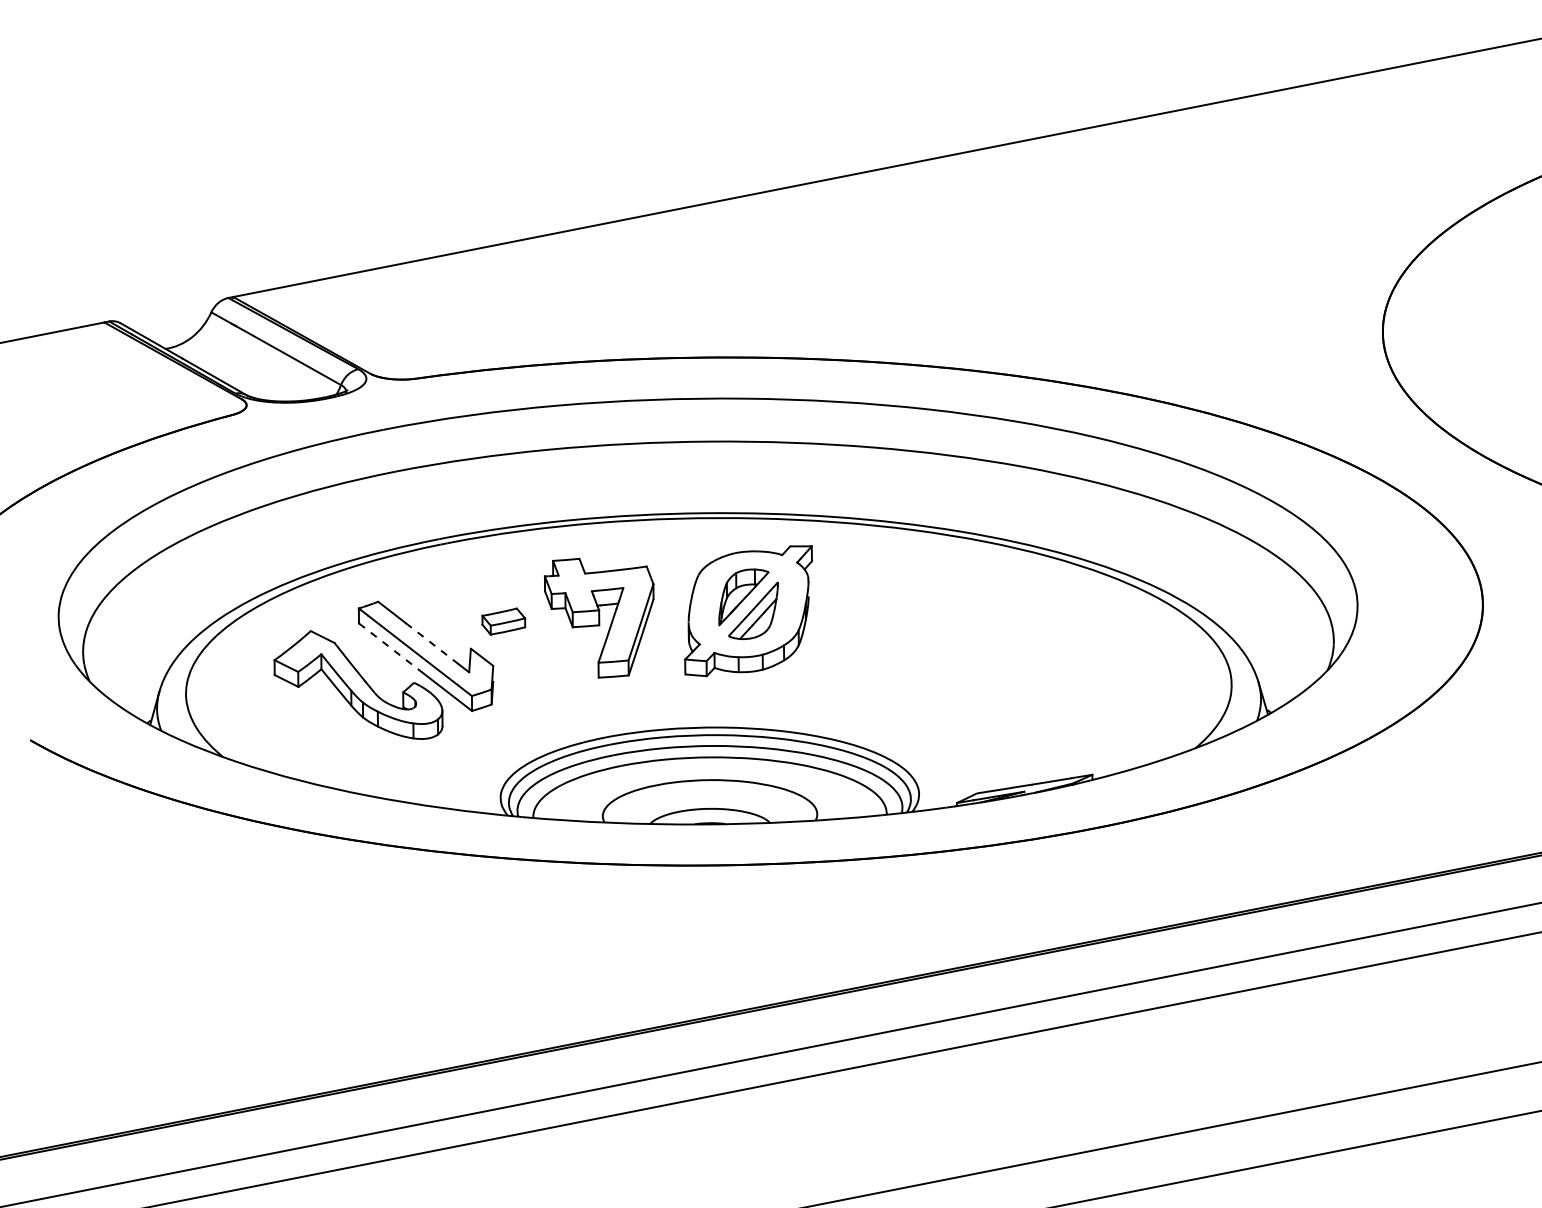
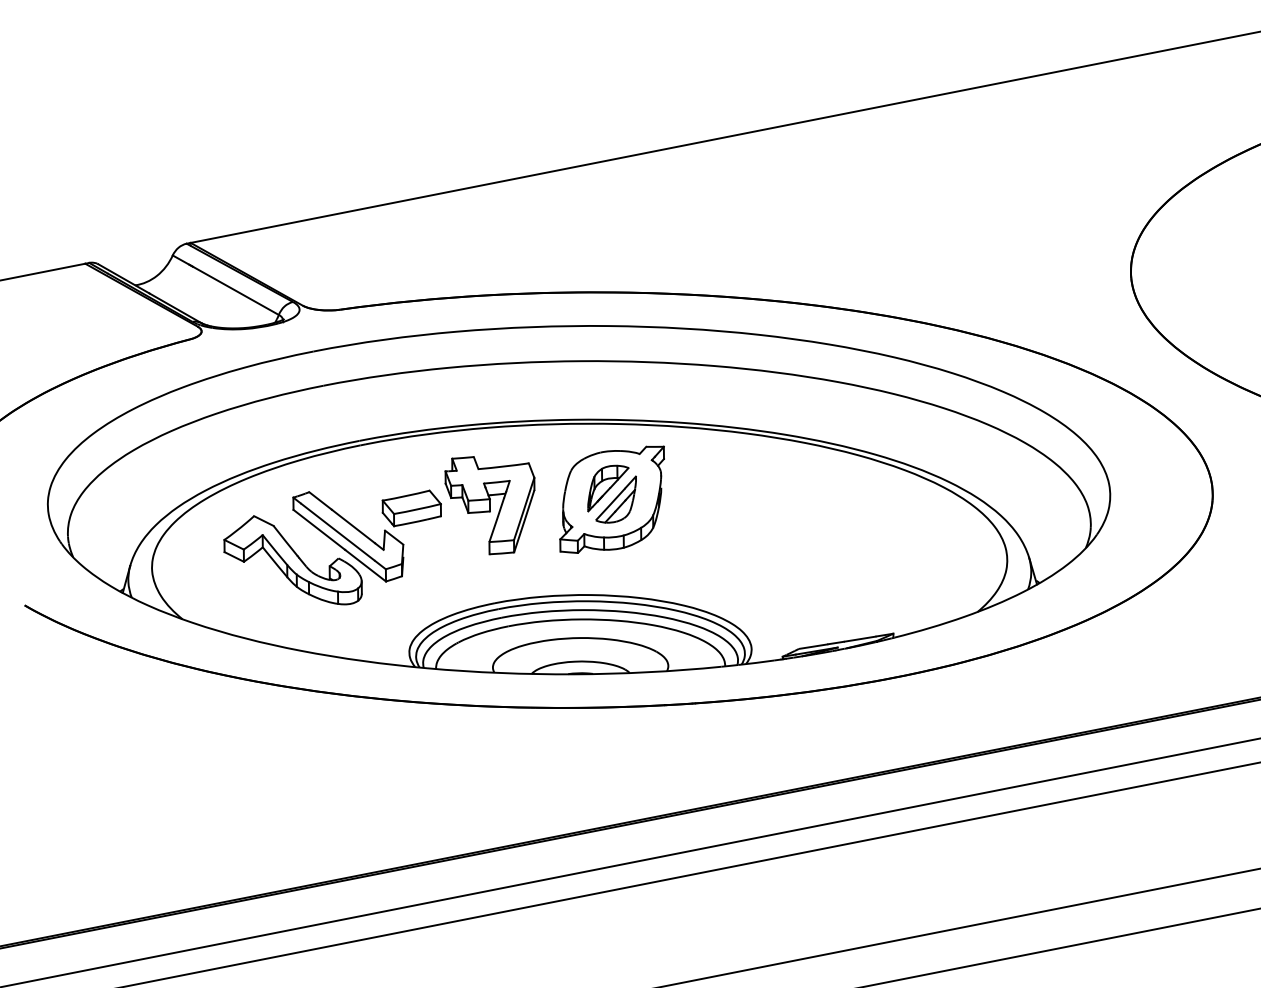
part: (503, 621) -> (411, 508), size x1.67
line: (432, 644) -> (353, 527), dashed -> solid
line: (390, 647) -> (319, 529), dashed -> solid

